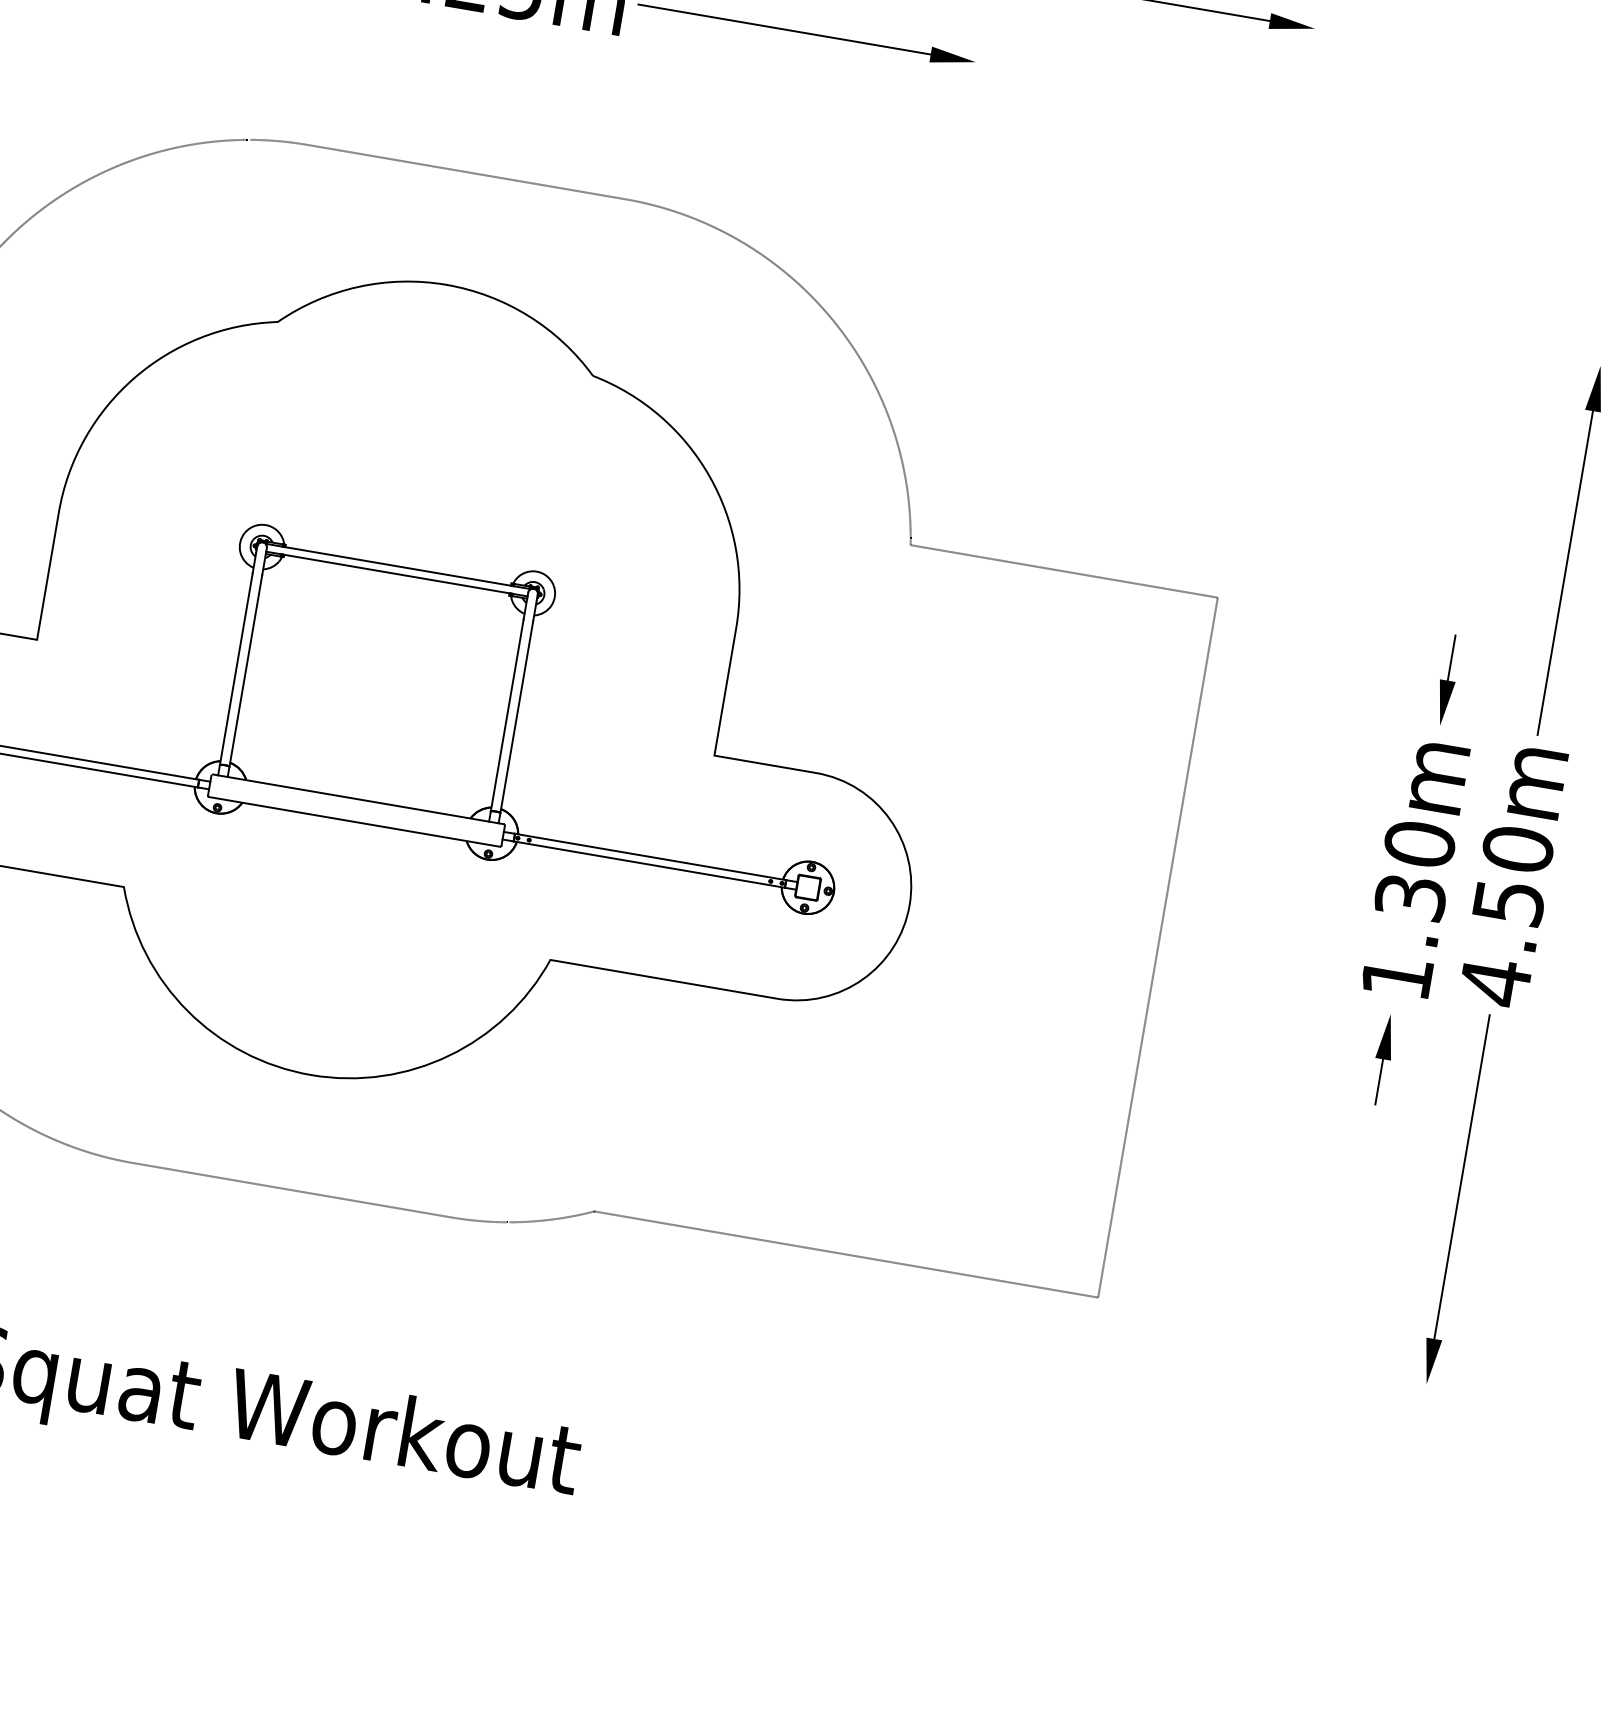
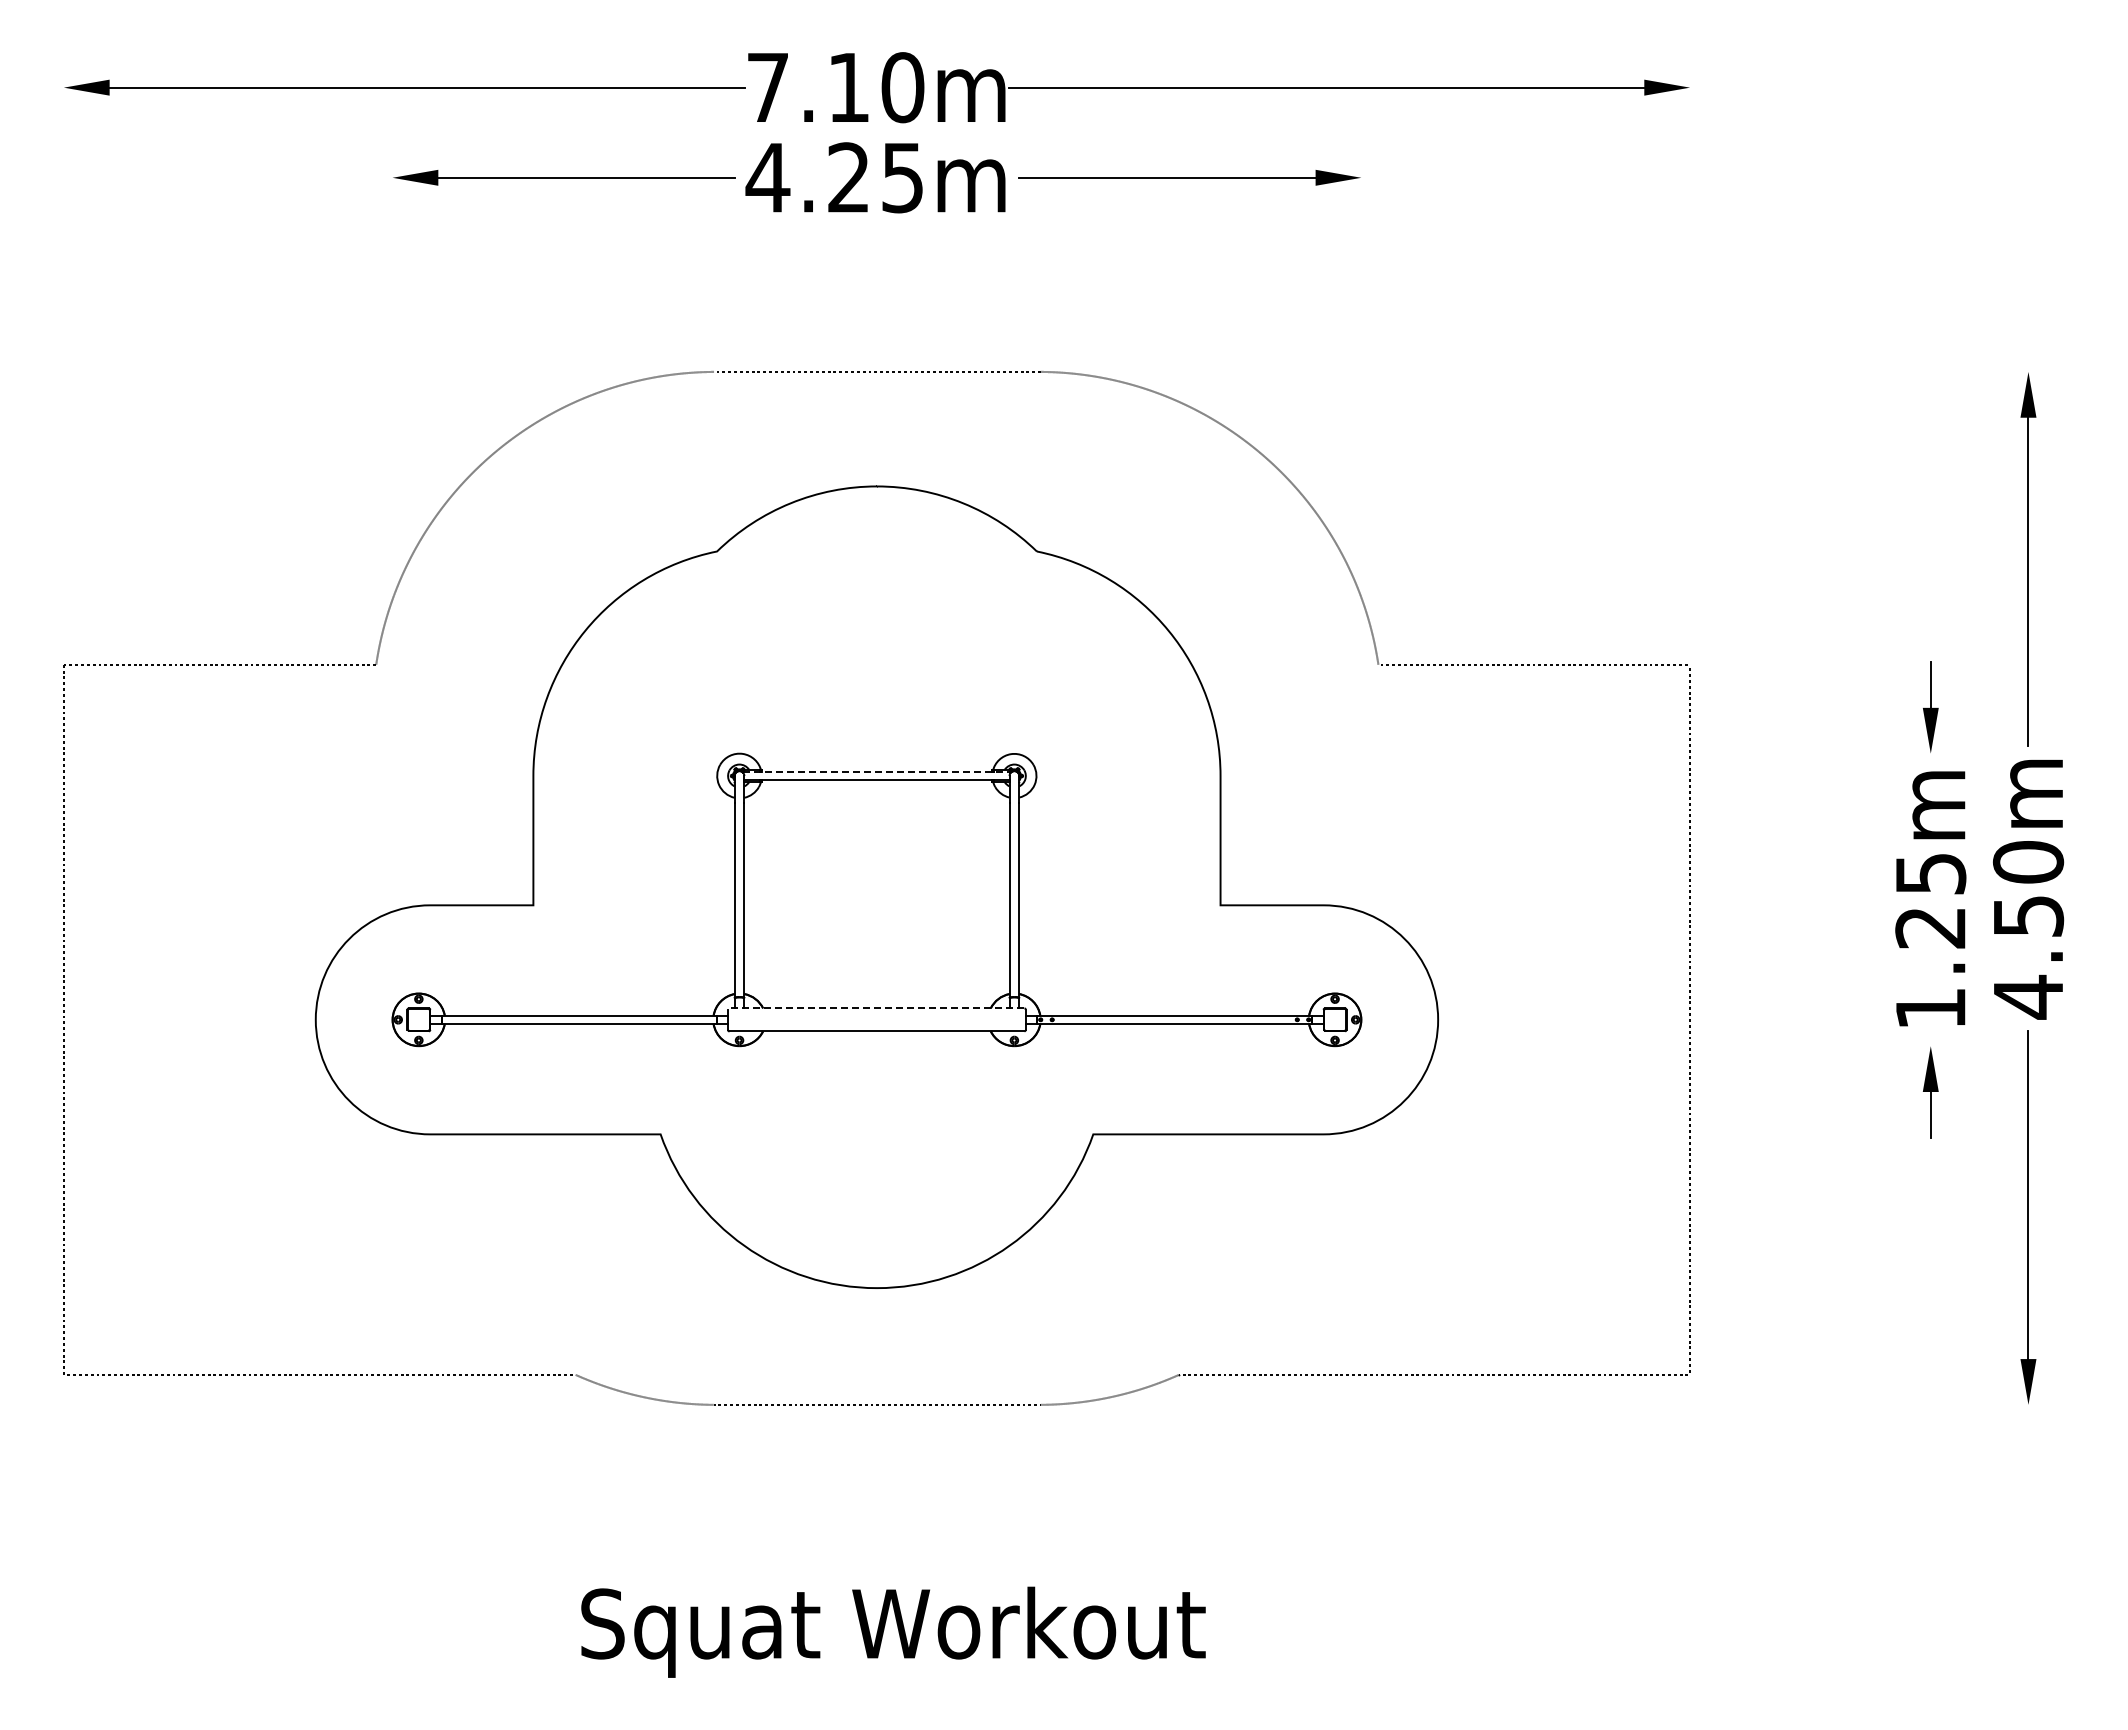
line: (398, 566) -> (877, 772), solid -> dashed
line: (357, 799) -> (876, 1008), solid -> dashed
text: (1415, 870) -> (1930, 900), 1.30m -> 1.25m

